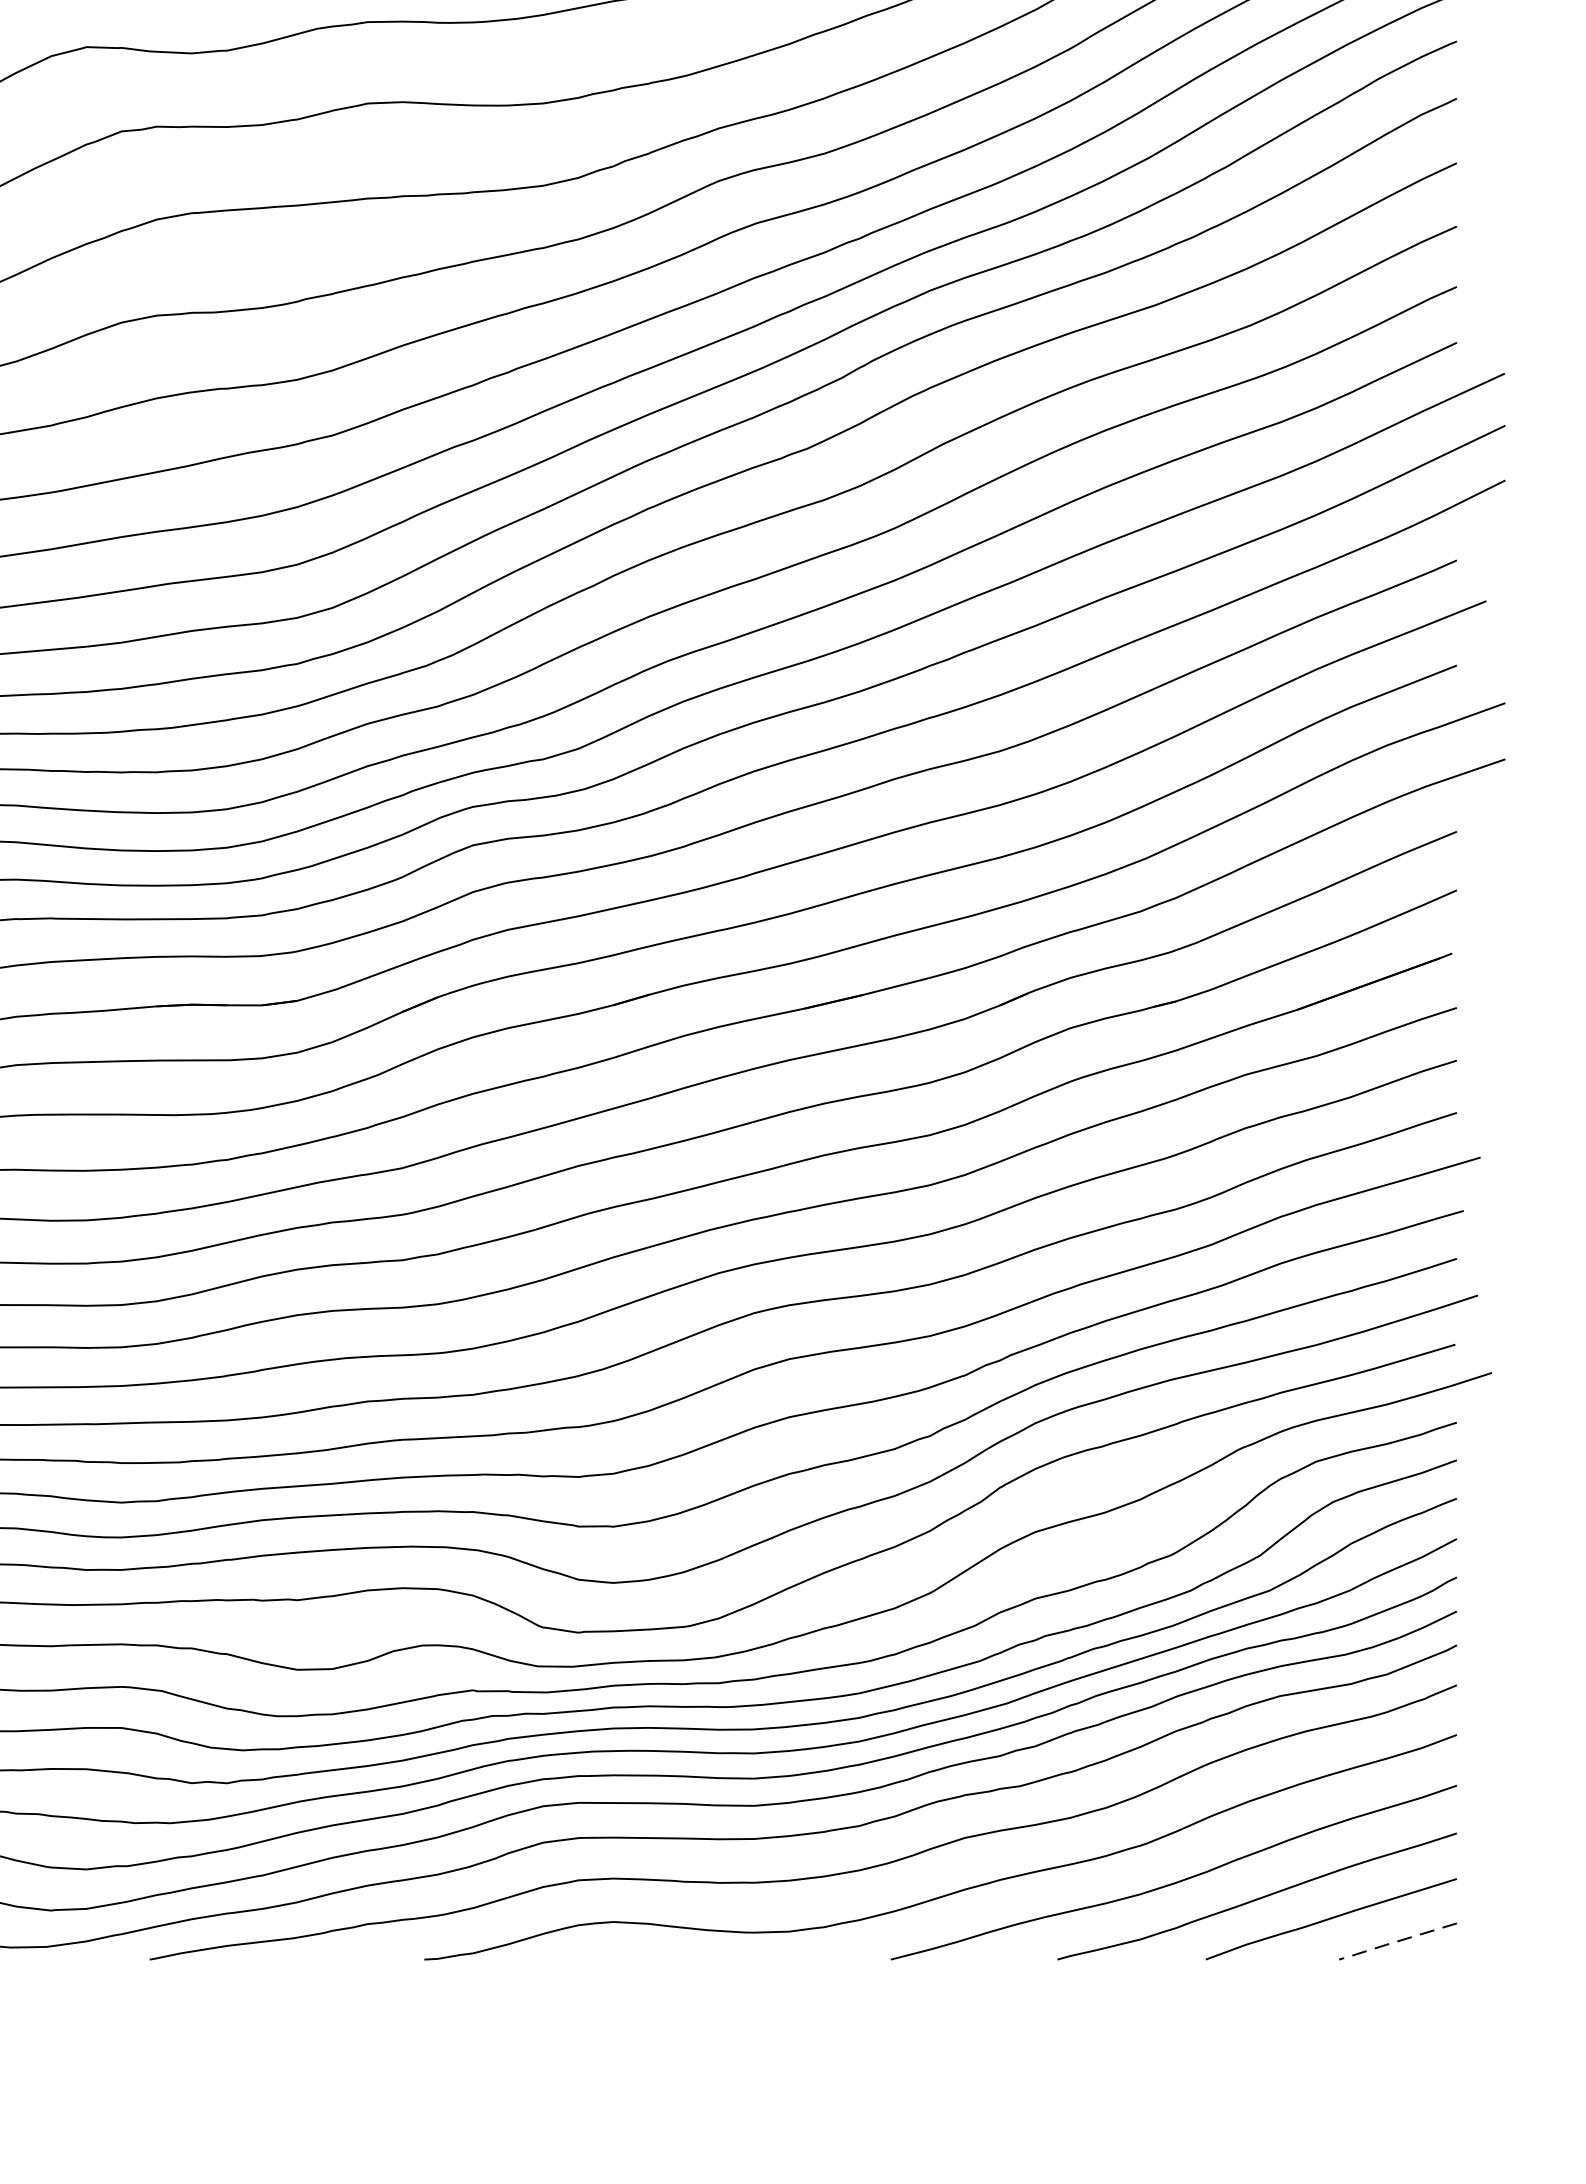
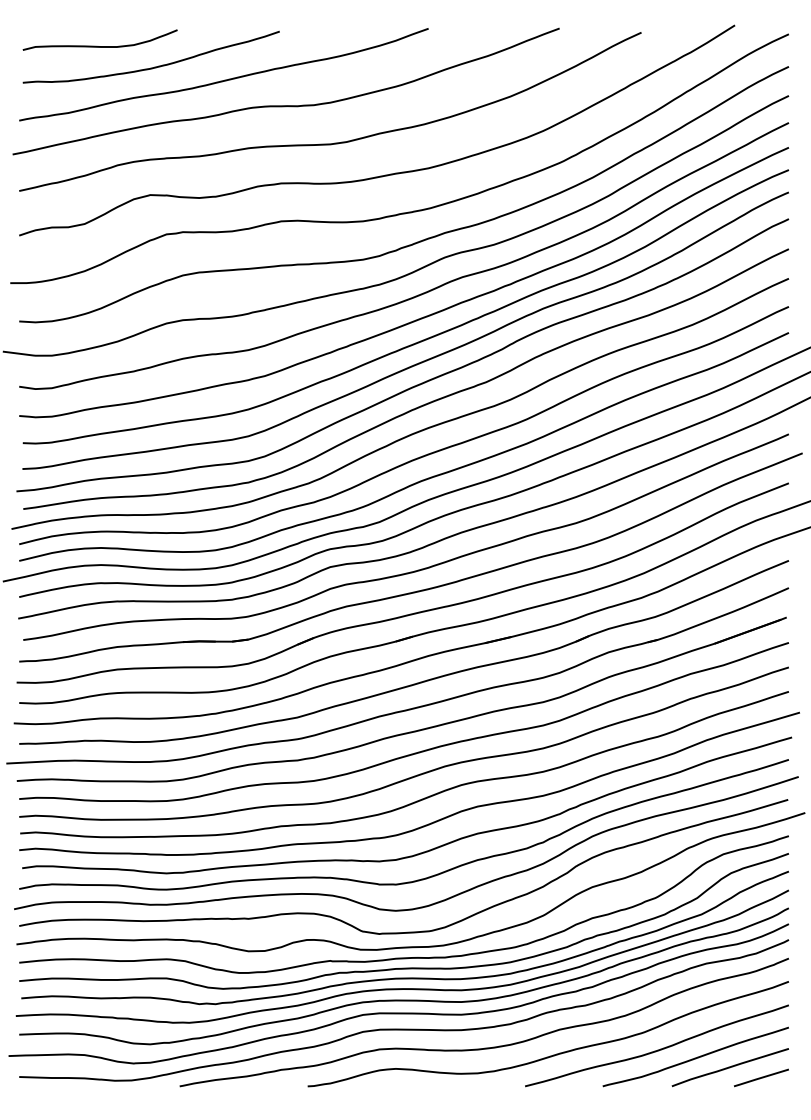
line: (1393, 1942) -> (759, 1078), dashed -> solid

